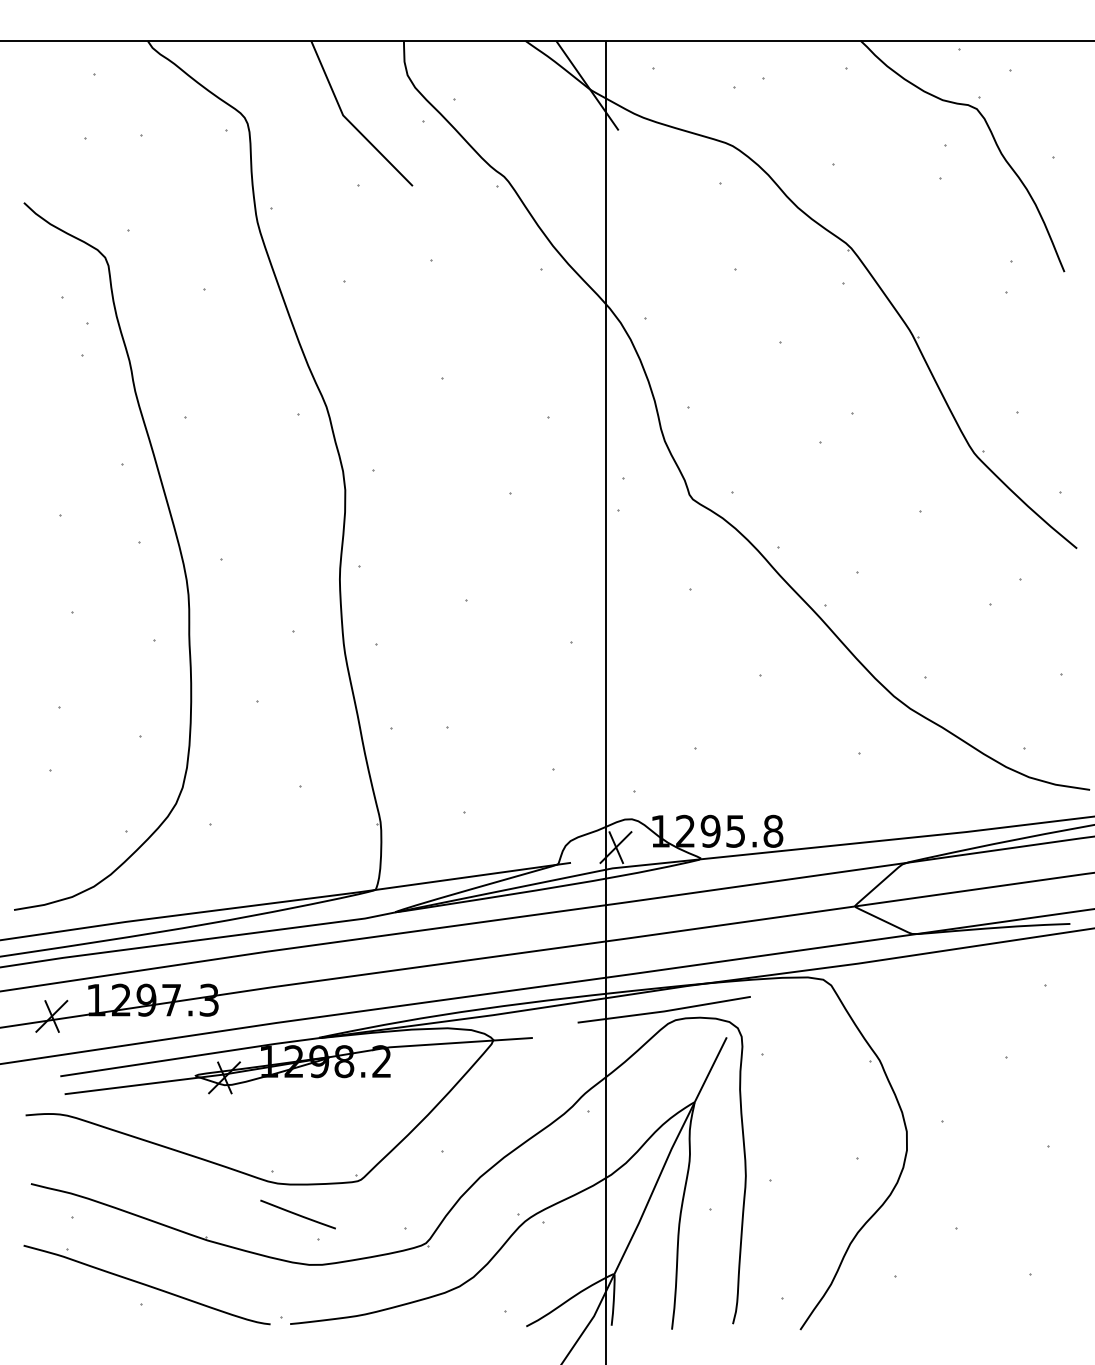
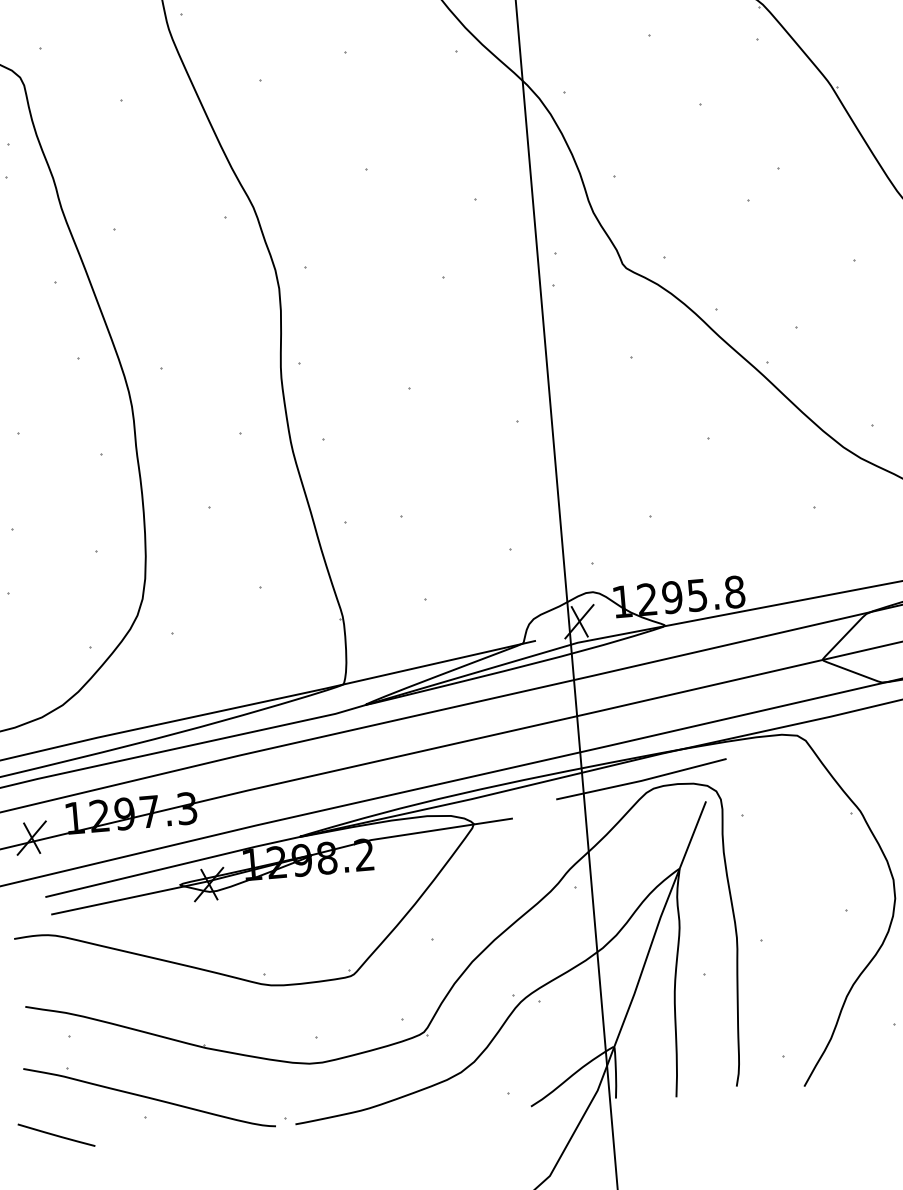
line: (297, 1214) -> (55, 1135), moved

